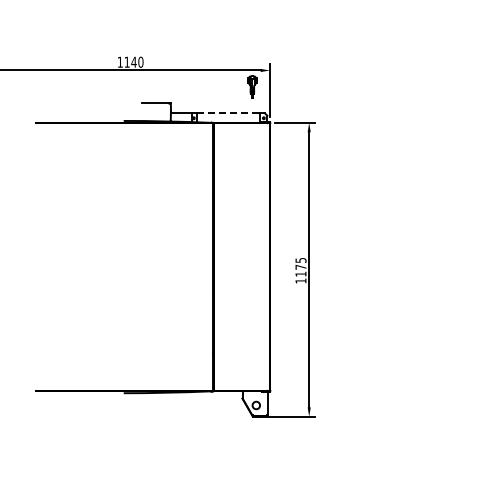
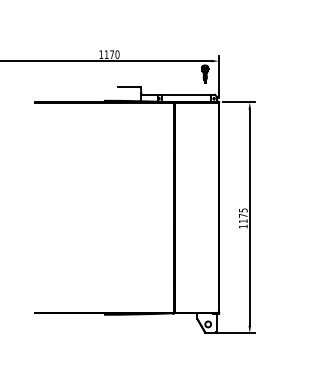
text: (133, 61) -> (111, 54), 1140 -> 1170
line: (228, 113) -> (186, 94), dashed -> solid

